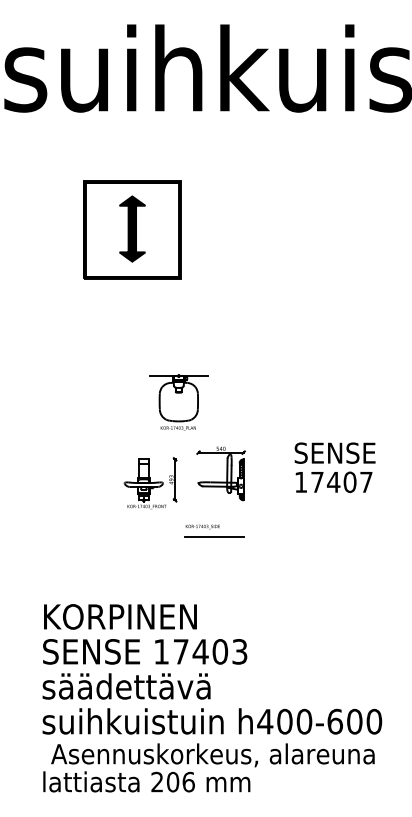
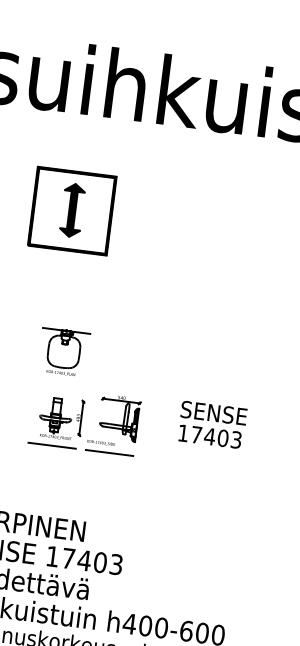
part: (178, 402) -> (63, 352), moved
text: (366, 482) -> (236, 440), 17407 -> 17403
line: (143, 517) -> (51, 445), added
part: (214, 530) -> (110, 447), moved

